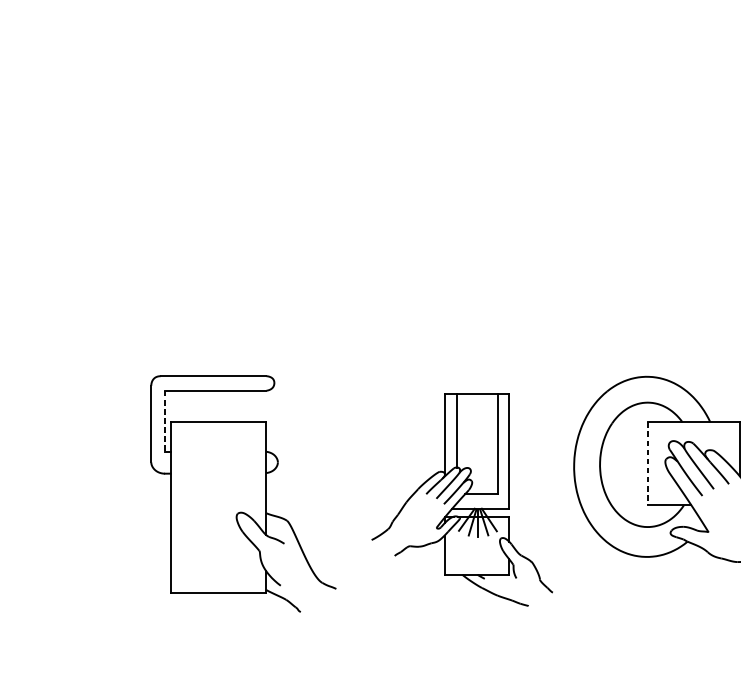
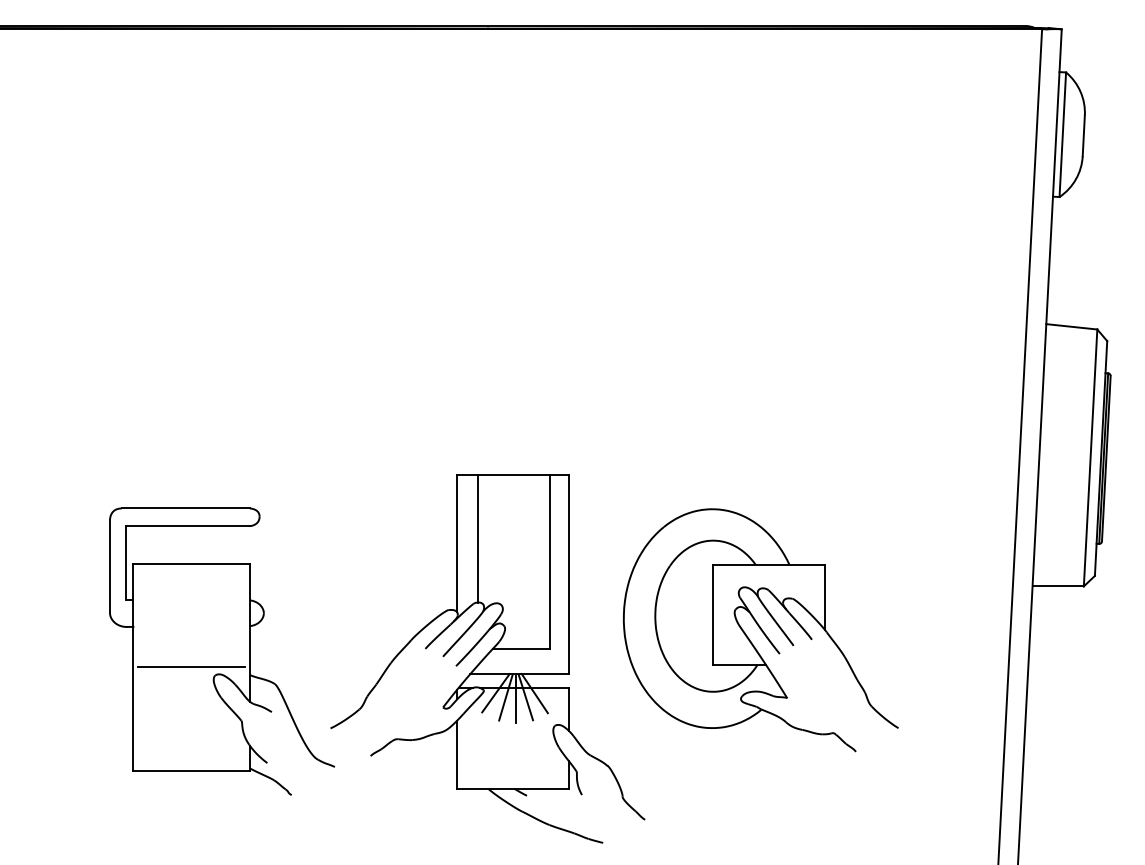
line: (164, 421) -> (126, 563), dashed -> solid
line: (647, 464) -> (713, 615), dashed -> solid
part: (461, 499) -> (487, 658), size x1.43
line: (218, 507) -> (191, 667), added

